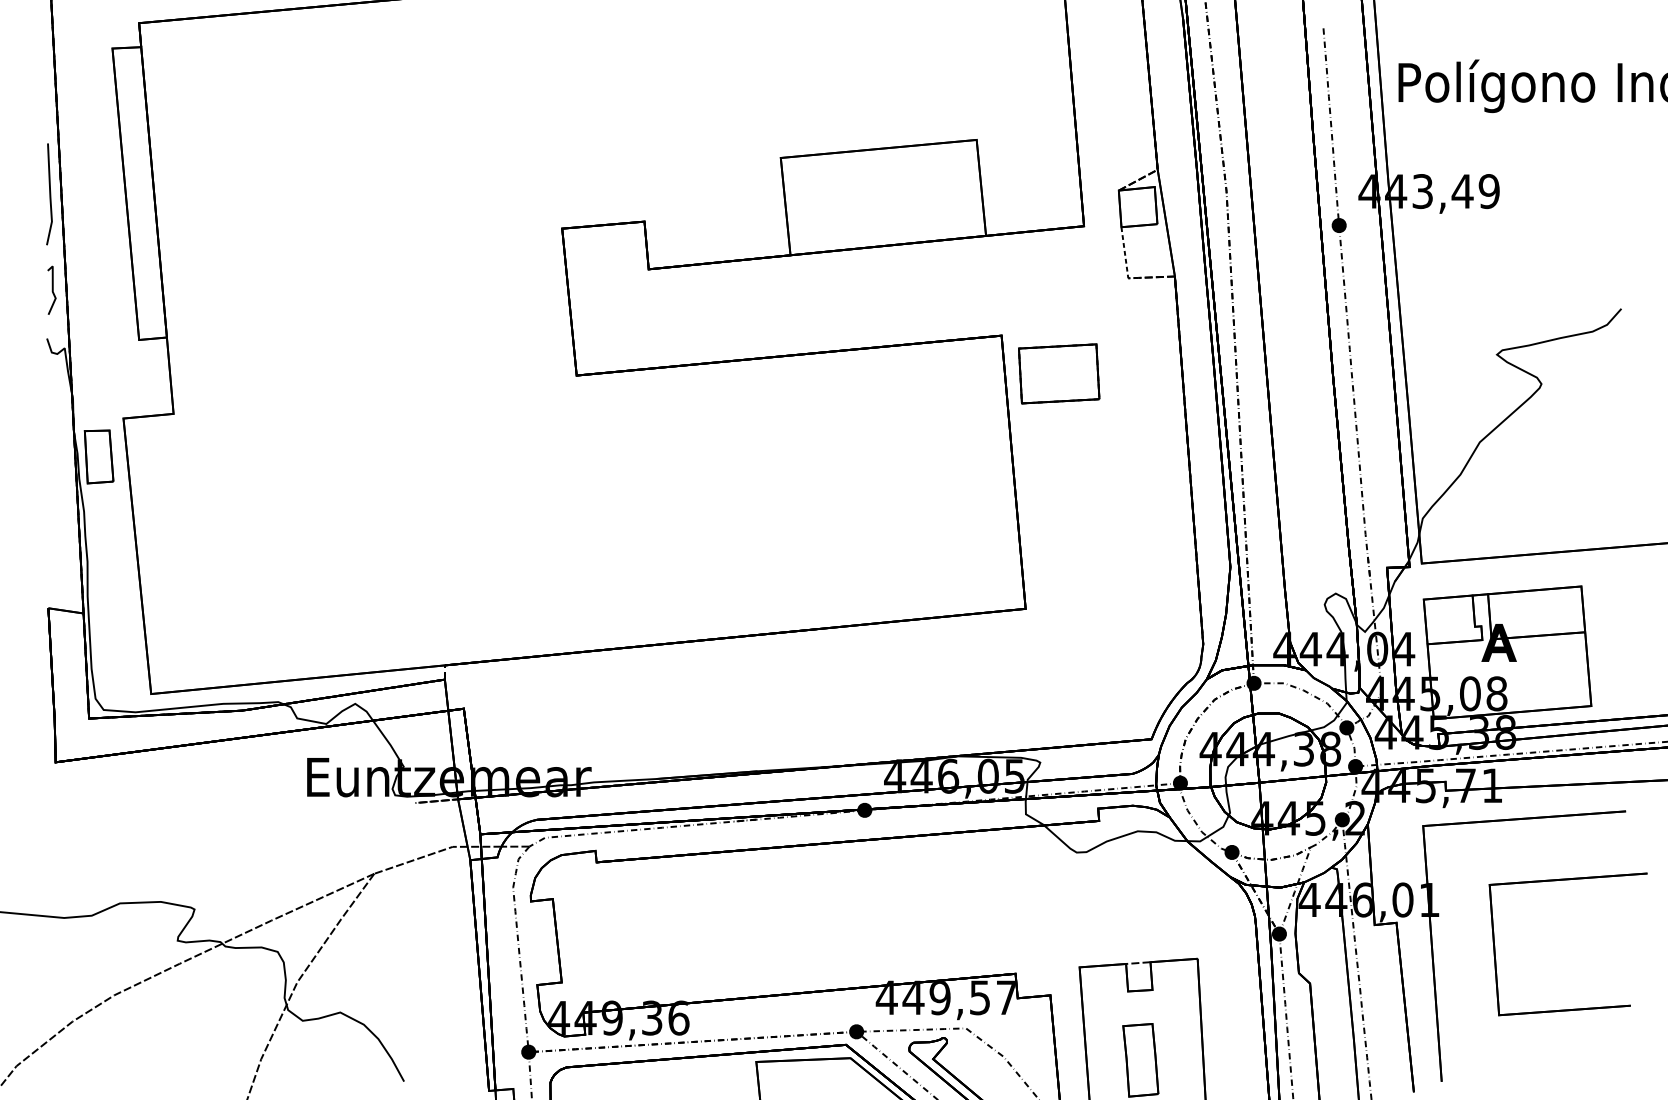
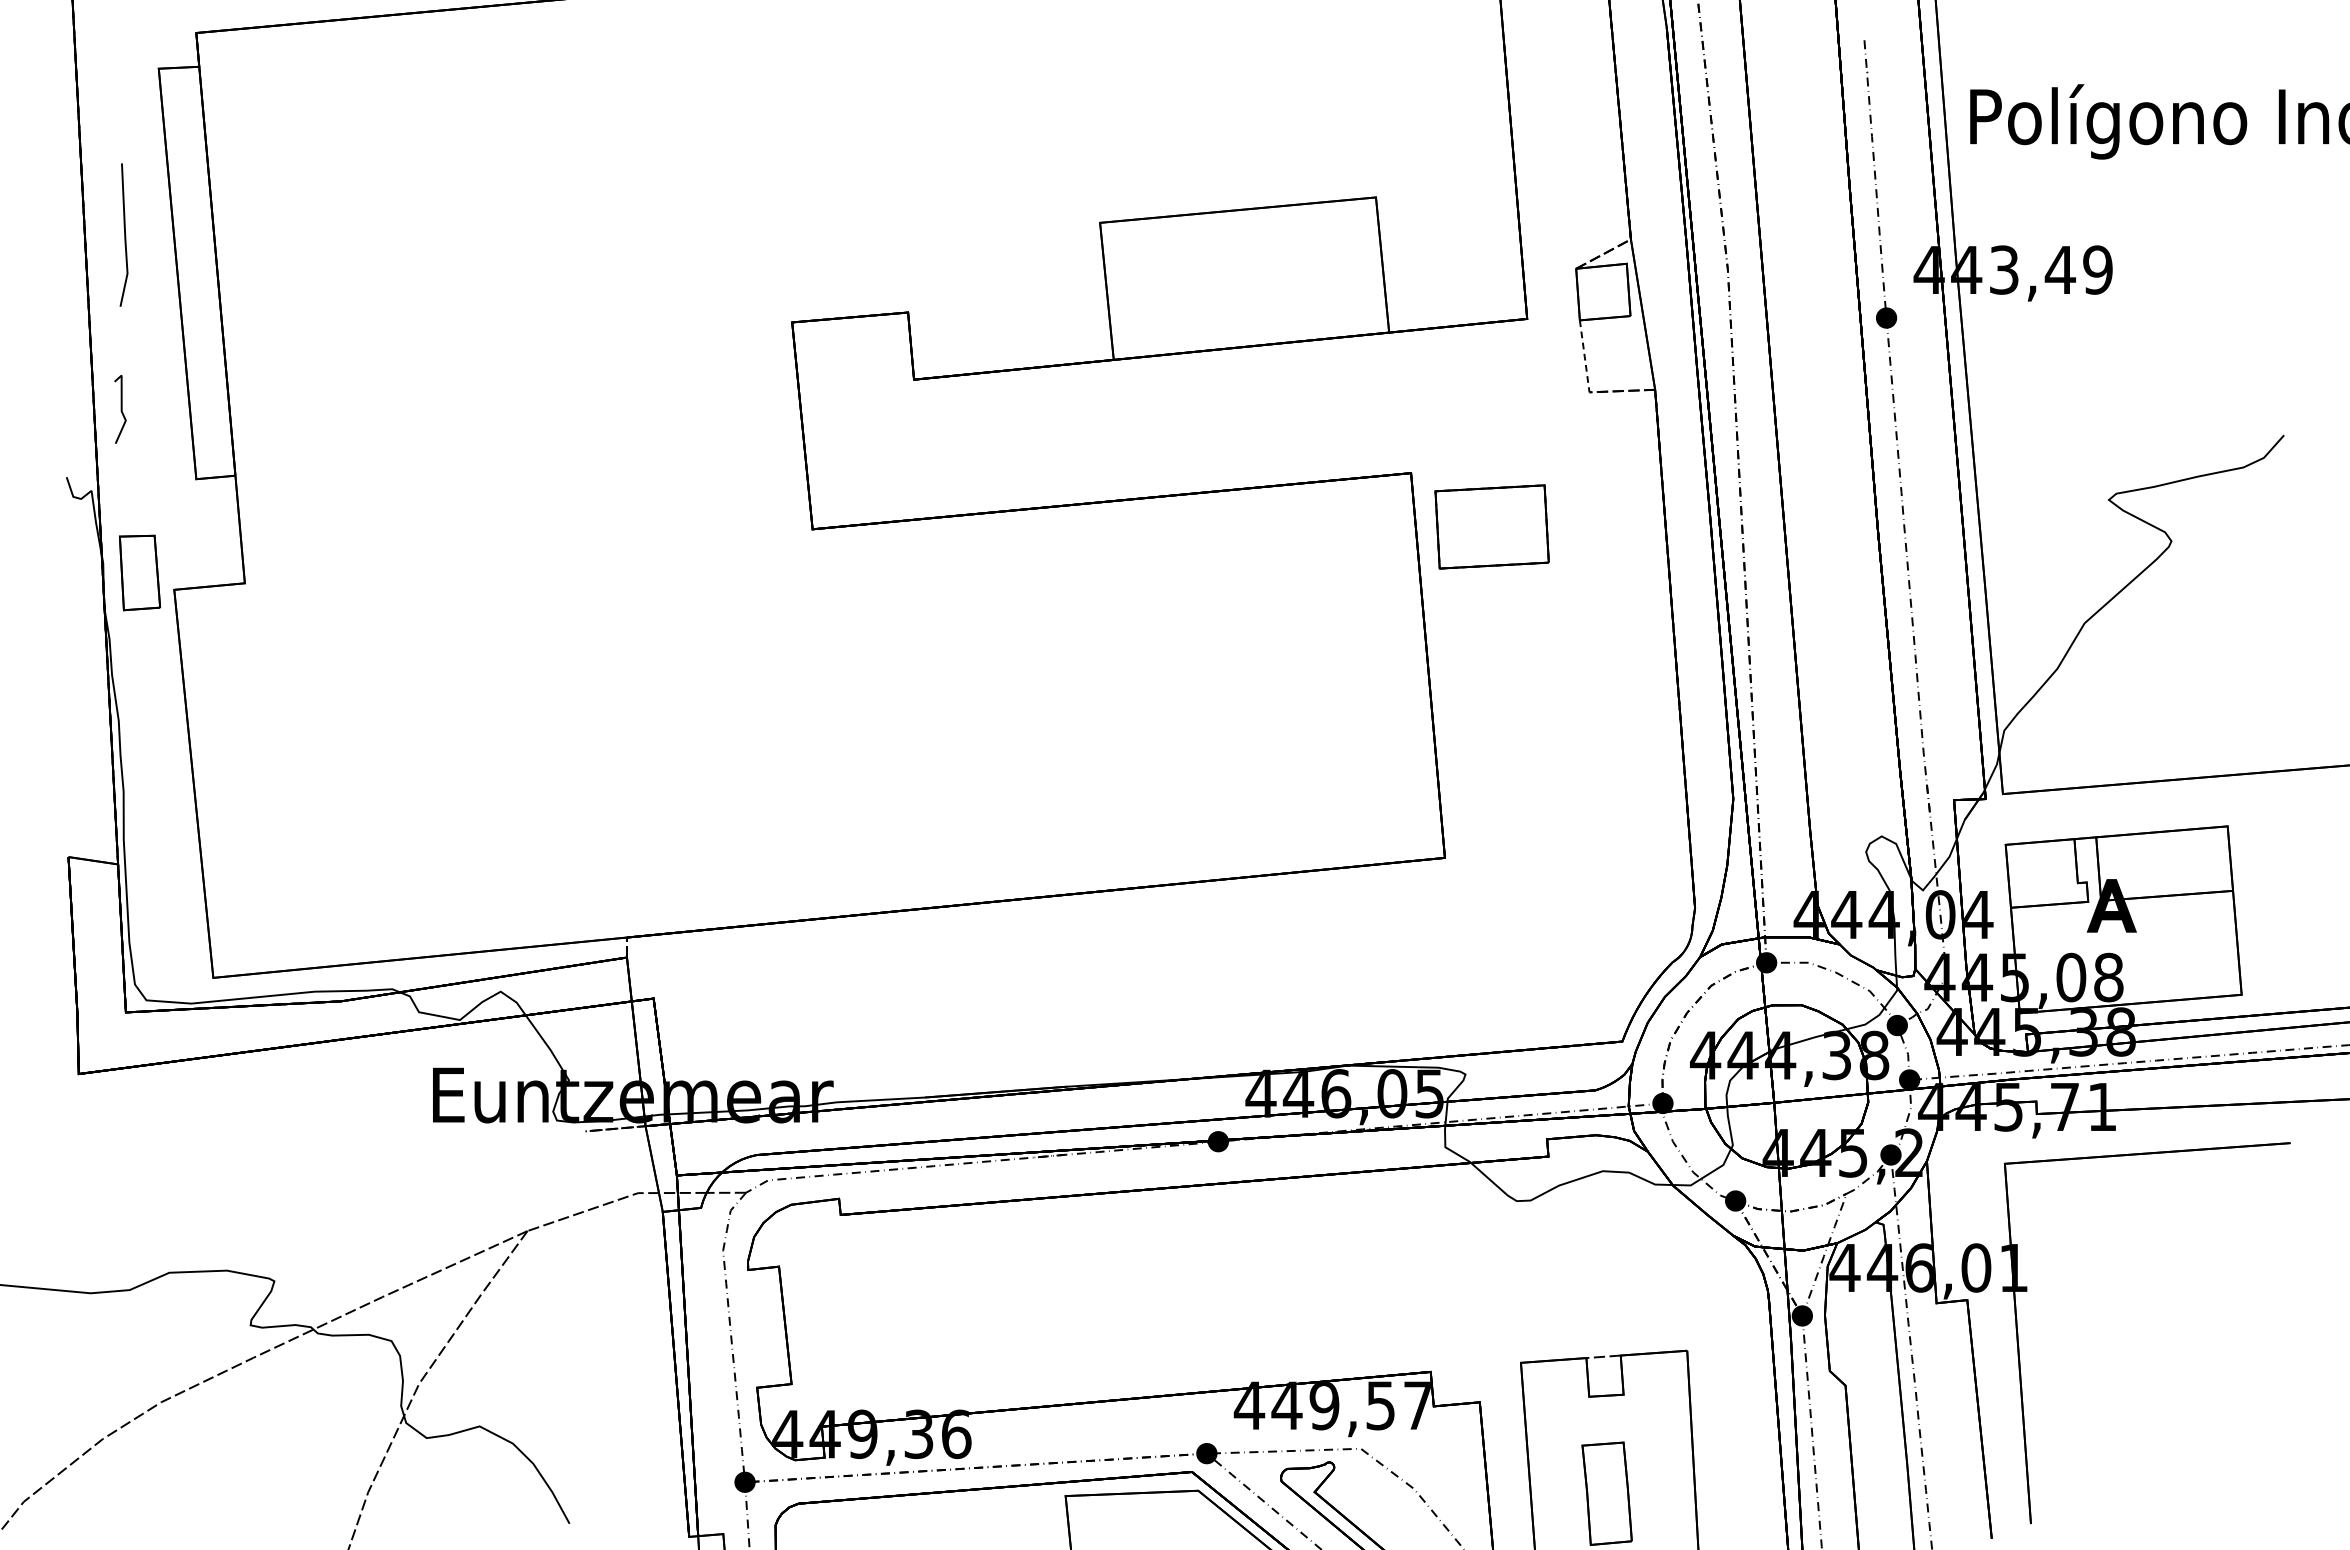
line: (49, 193) -> (124, 234), moved
line: (51, 290) -> (120, 409), moved
part: (98, 456) -> (139, 572), moved
part: (1564, 880) -> (2203, 1240), removed

